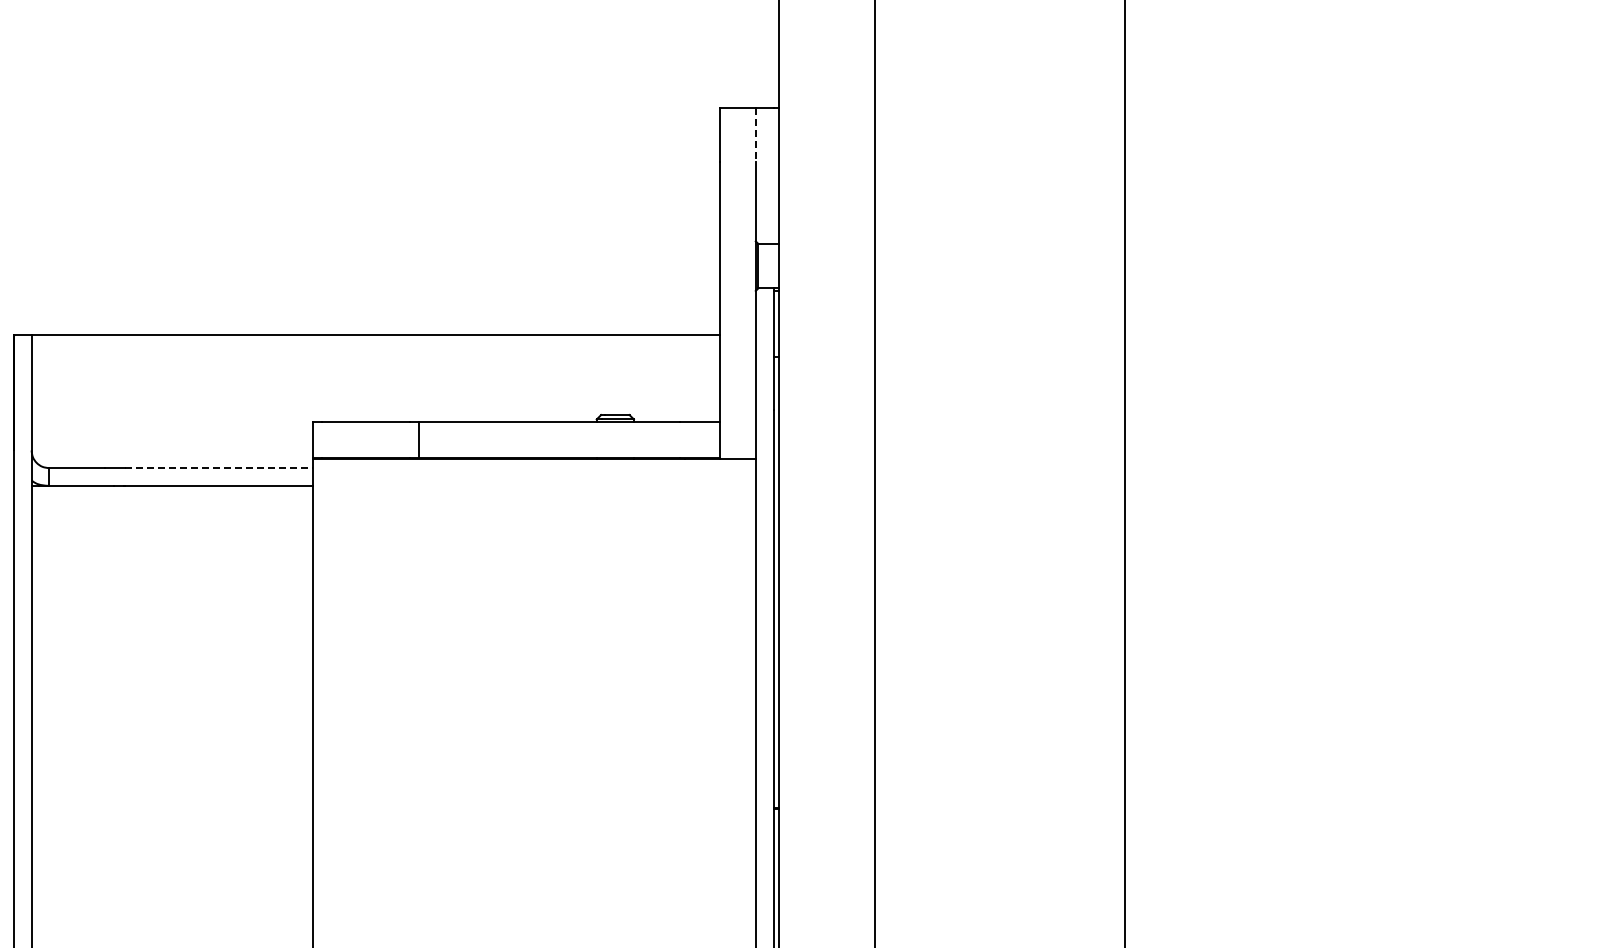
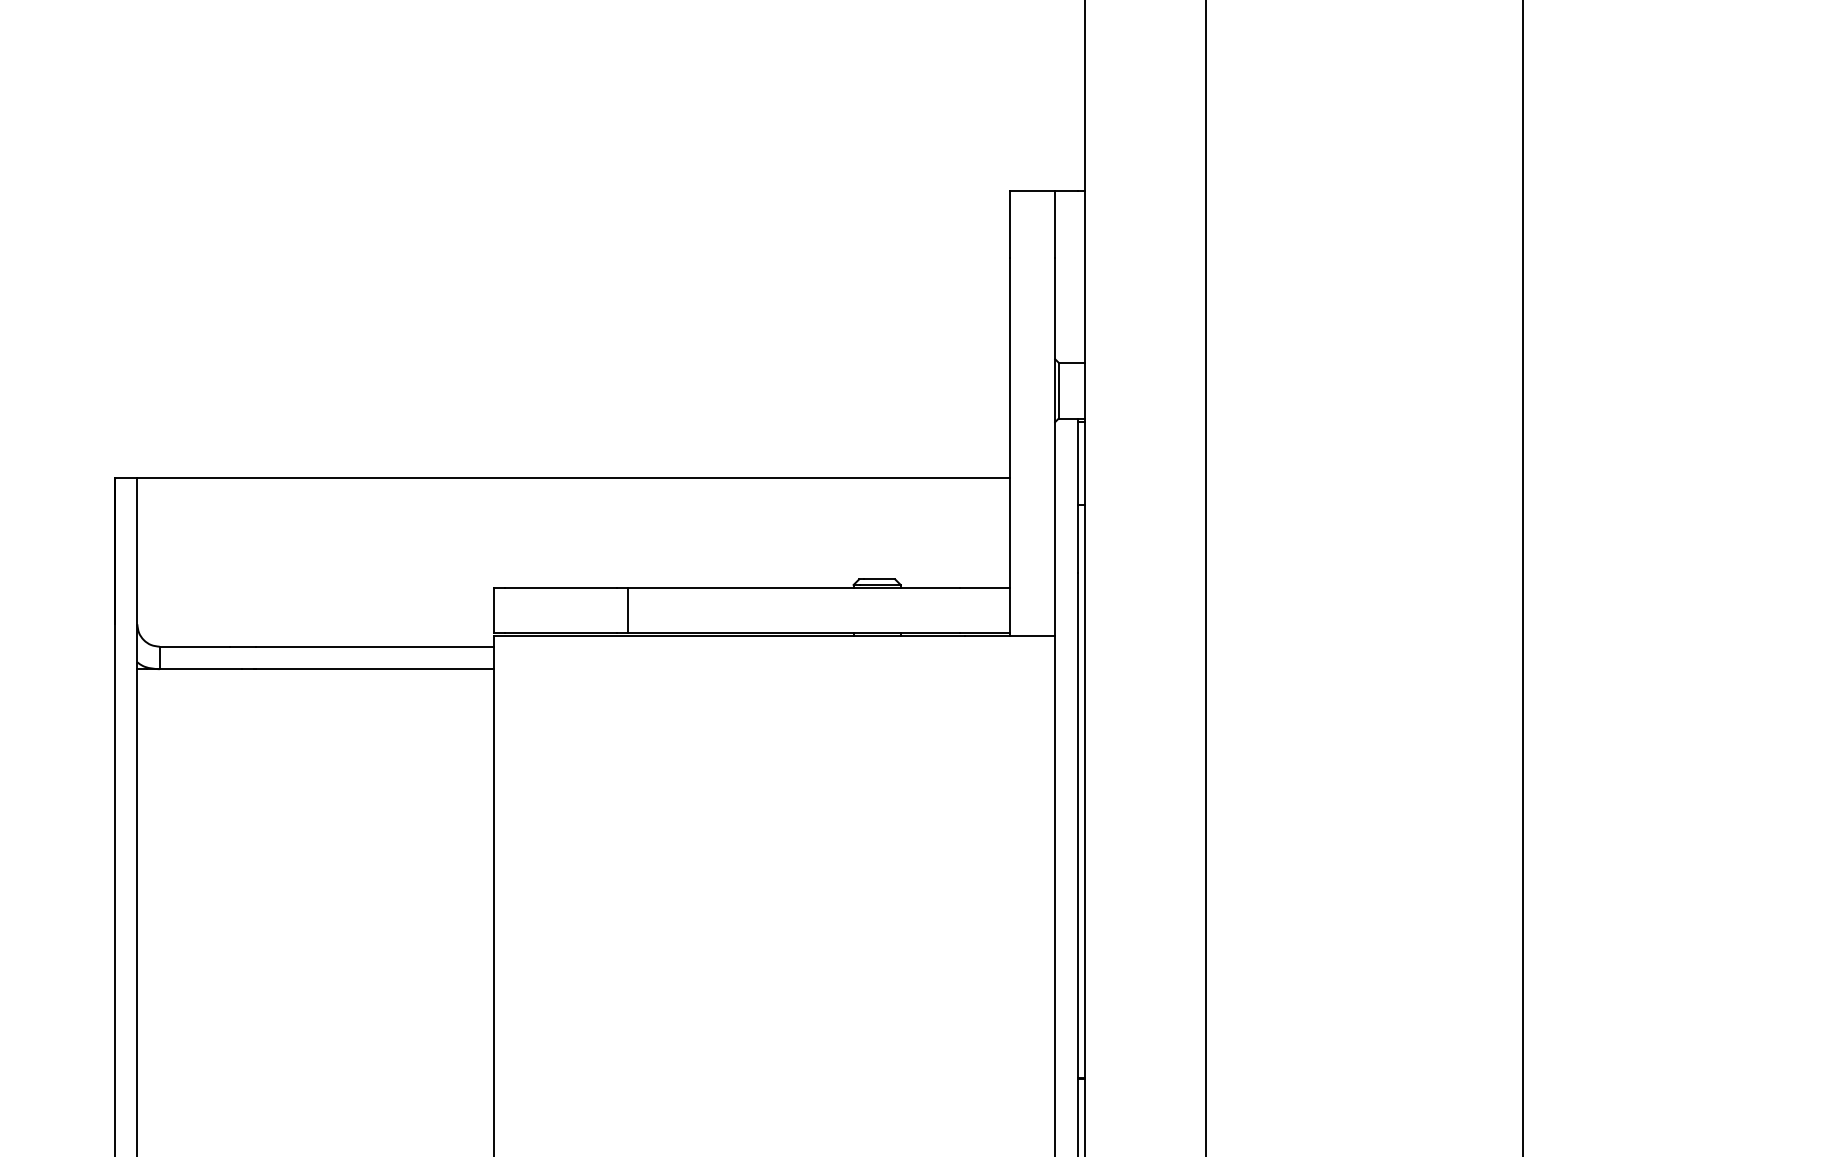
line: (755, 135) -> (1054, 225), dashed -> solid
line: (218, 468) -> (374, 647), dashed -> solid

